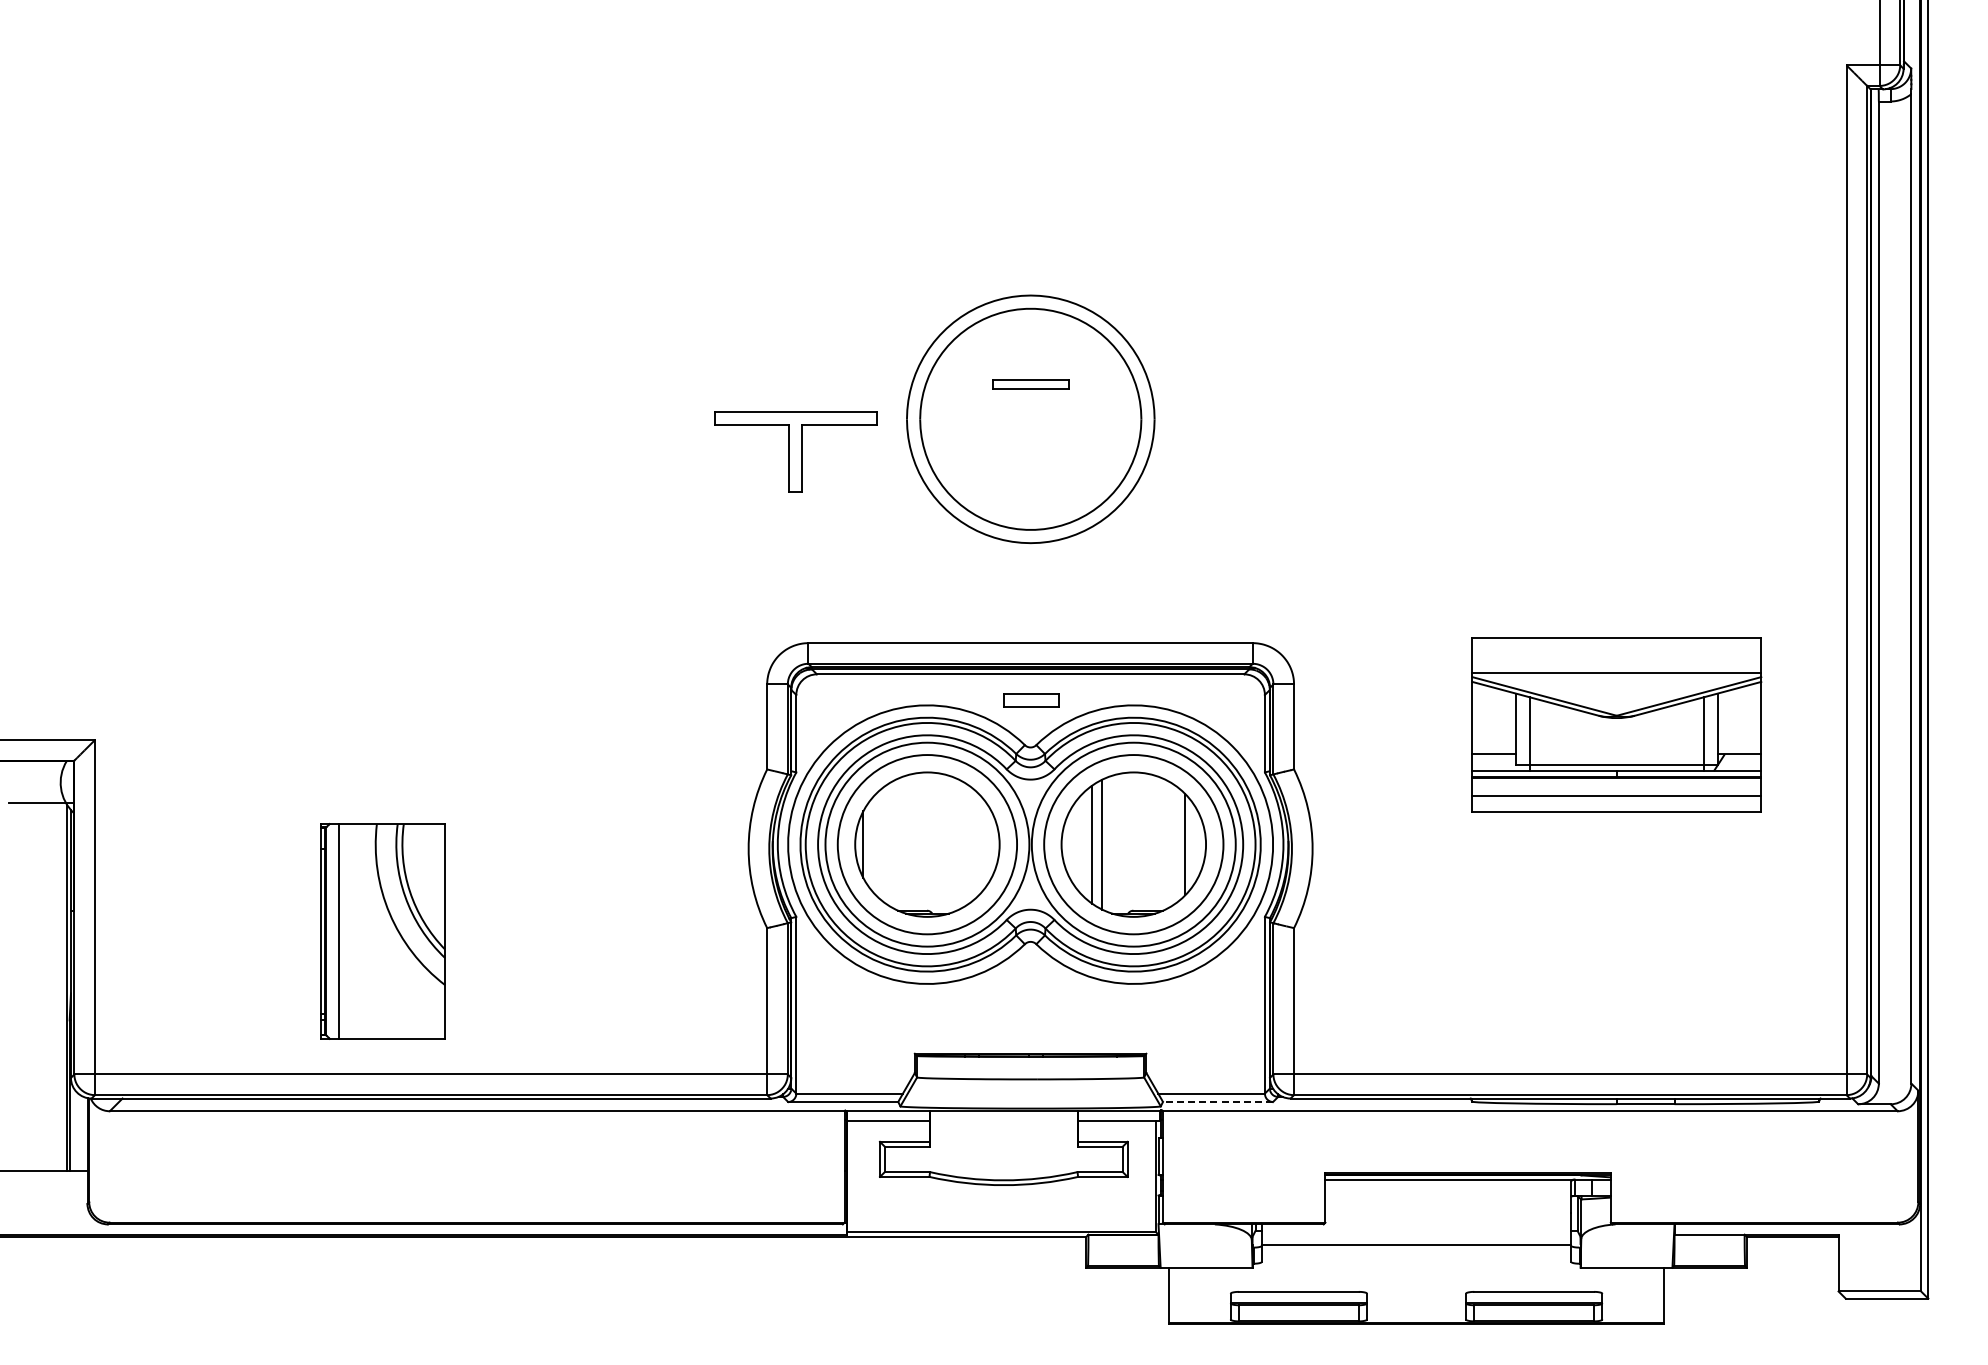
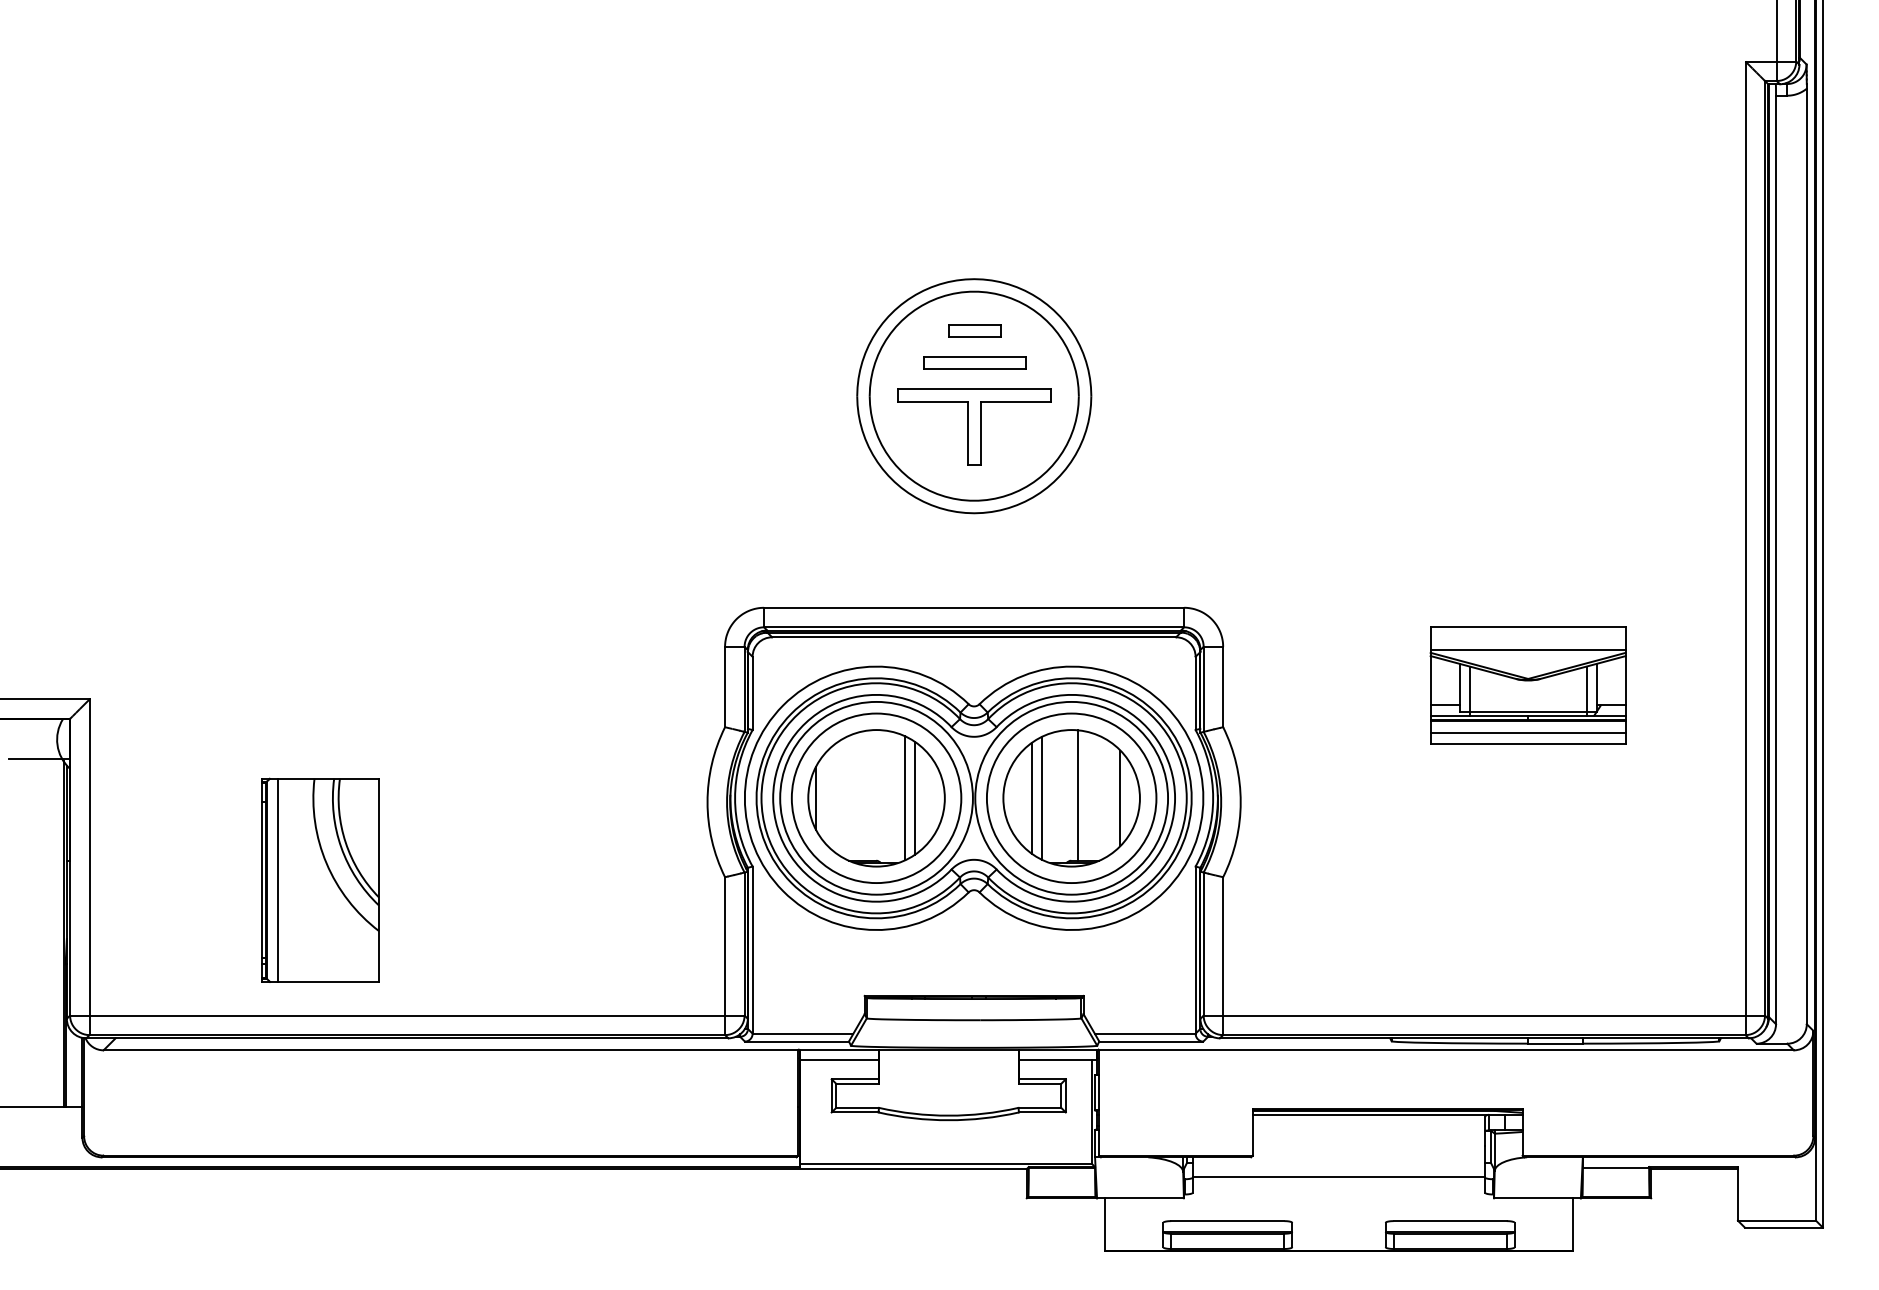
part: (1030, 384) -> (974, 363), size x1.43
part: (795, 451) -> (974, 426), moved
part: (1031, 700) -> (974, 331), moved
part: (1616, 724) -> (1528, 684), size x0.71
line: (1140, 841) -> (1078, 795), added
line: (957, 844) -> (904, 798), added
line: (968, 844) -> (915, 798), added
part: (382, 931) -> (319, 880), moved
line: (1217, 1102) -> (1150, 1042), dashed -> solid

